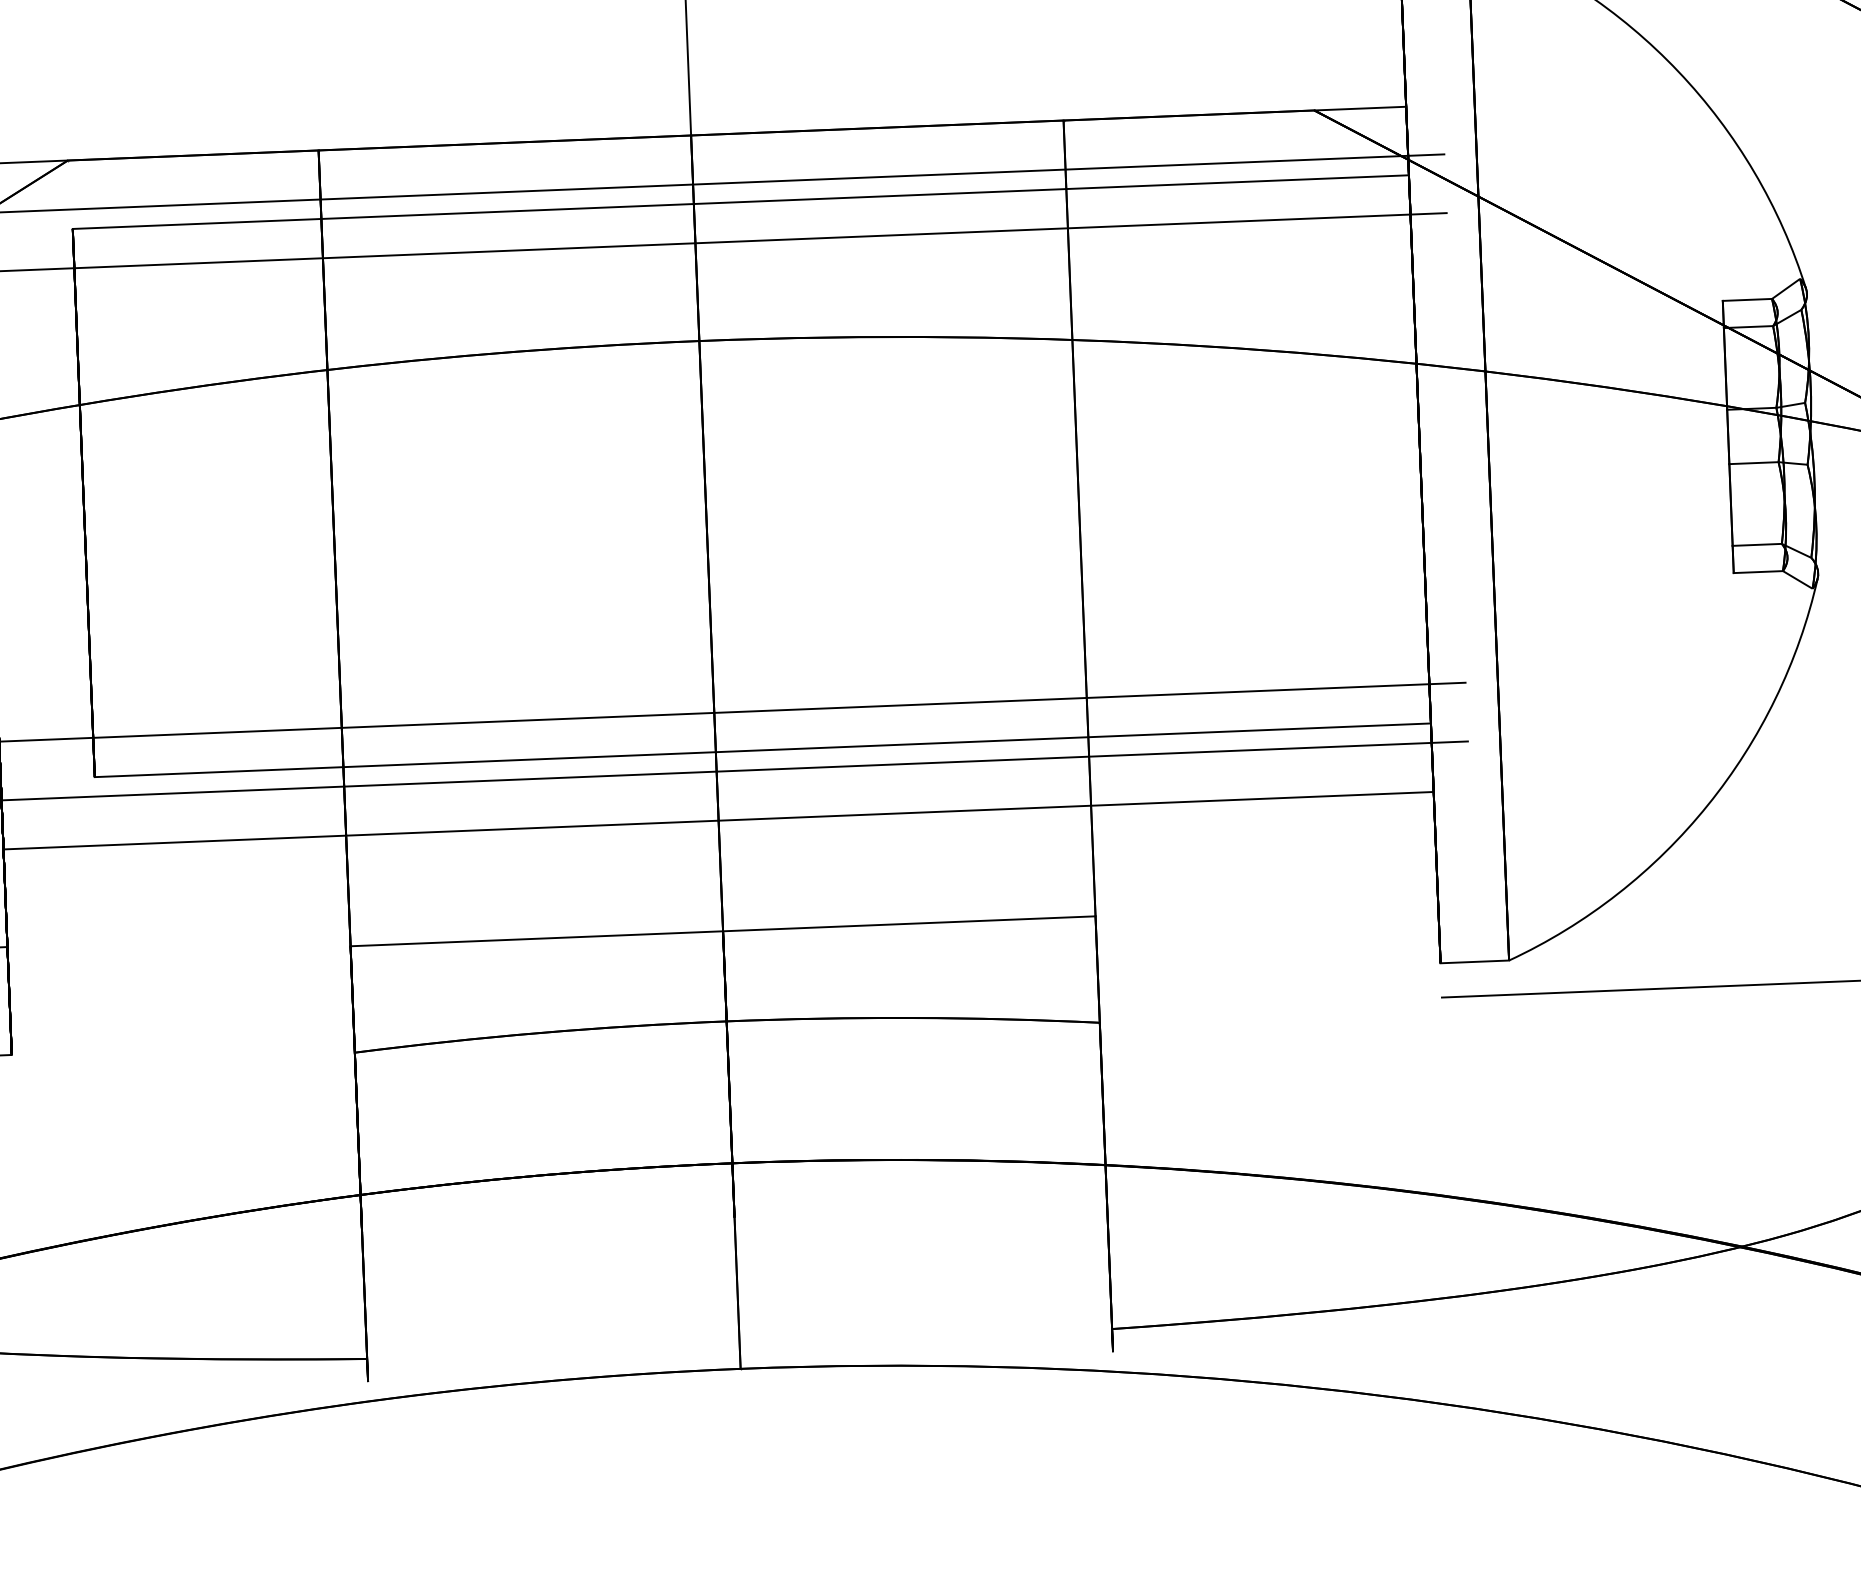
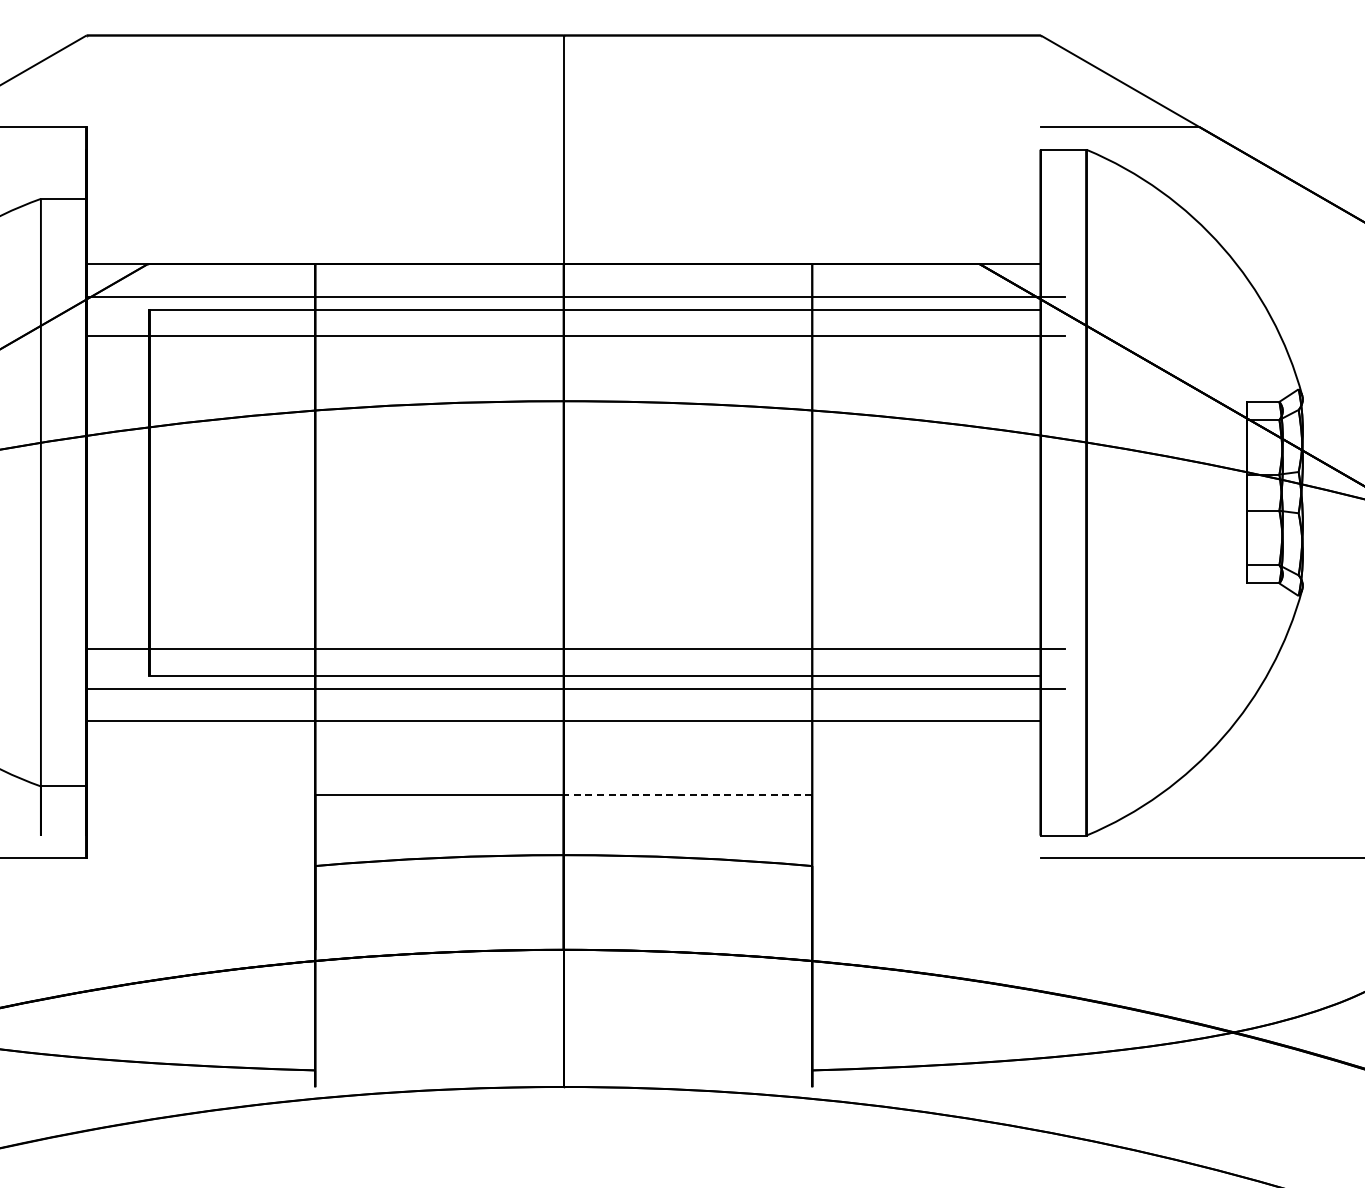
line: (908, 924) -> (687, 795), solid -> dashed

